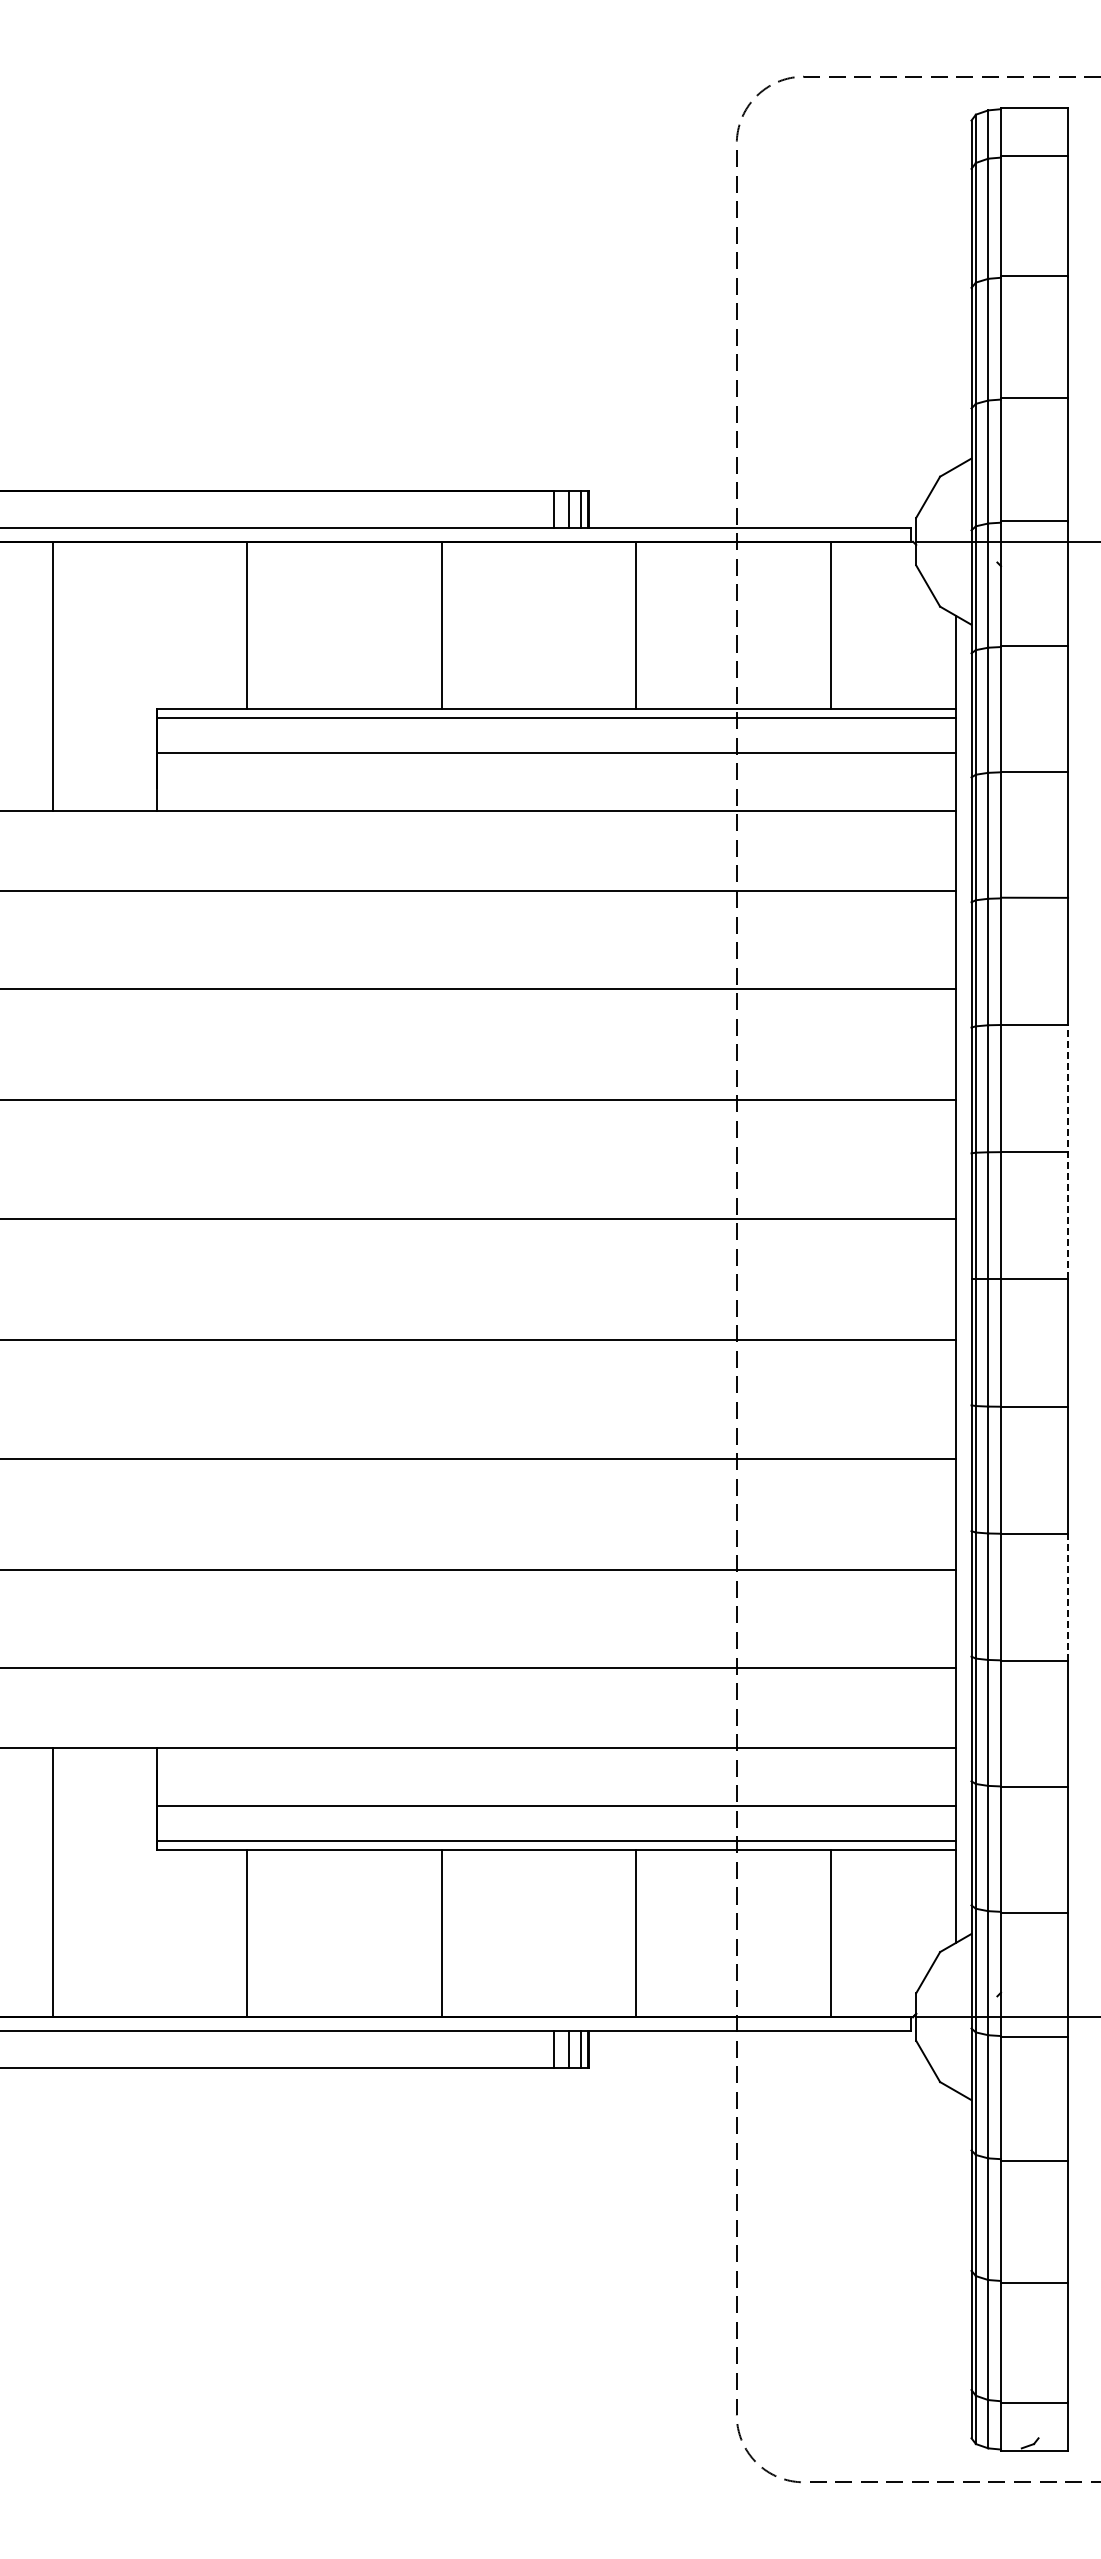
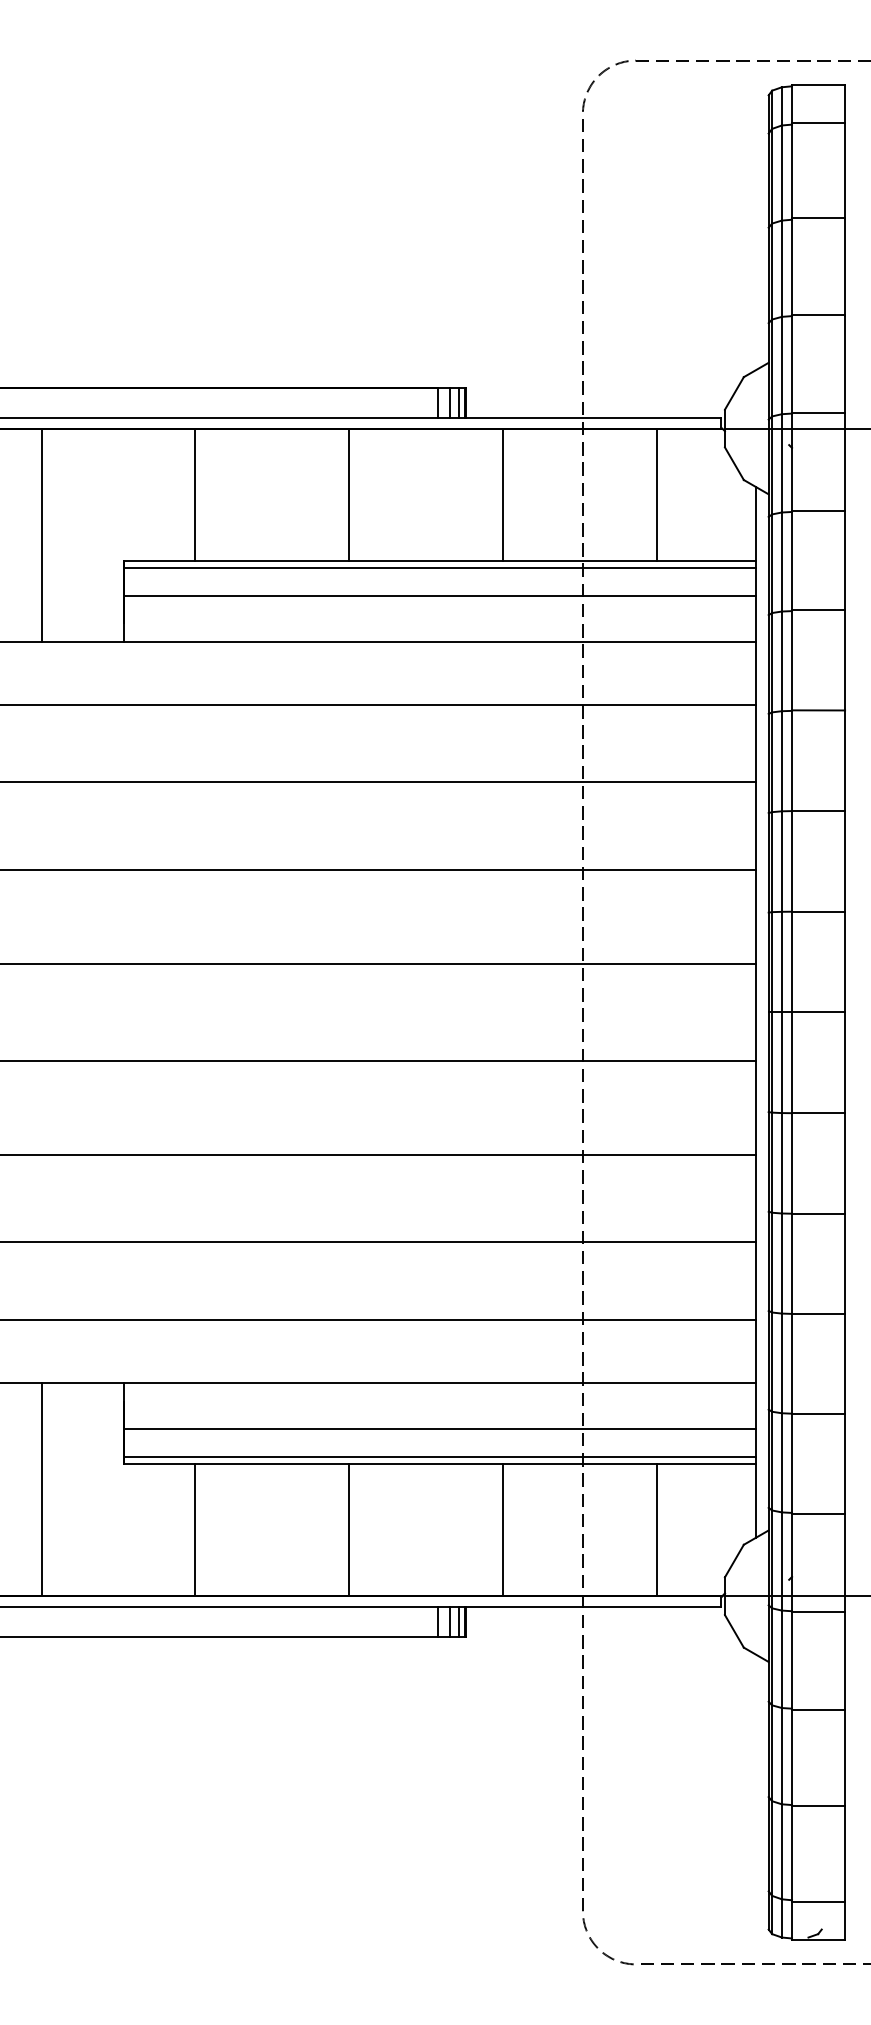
line: (1068, 1151) -> (845, 911), dashed -> solid
line: (1068, 1597) -> (845, 1264), dashed -> solid

